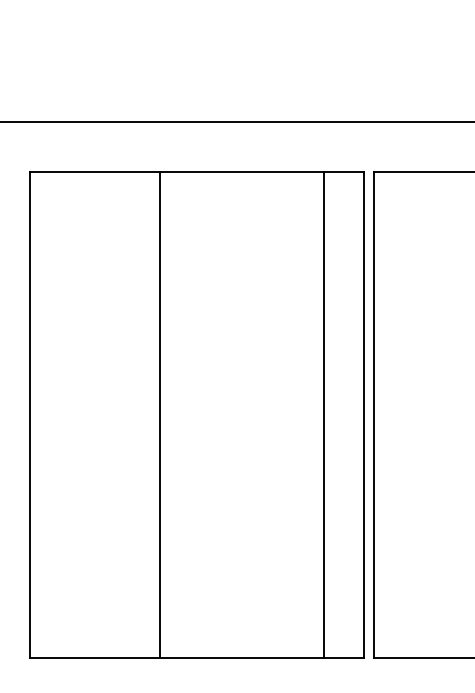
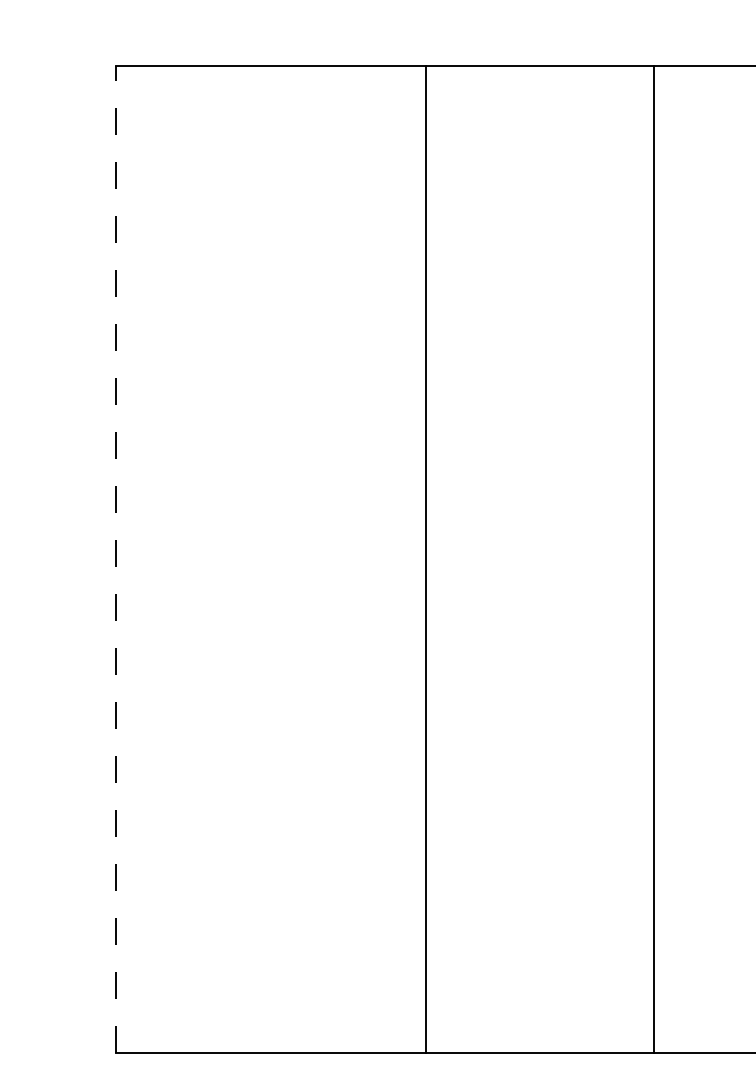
line: (29, 414) -> (115, 557), solid -> dashed
line: (159, 415) -> (426, 559), moved
line: (324, 415) -> (655, 559), moved

